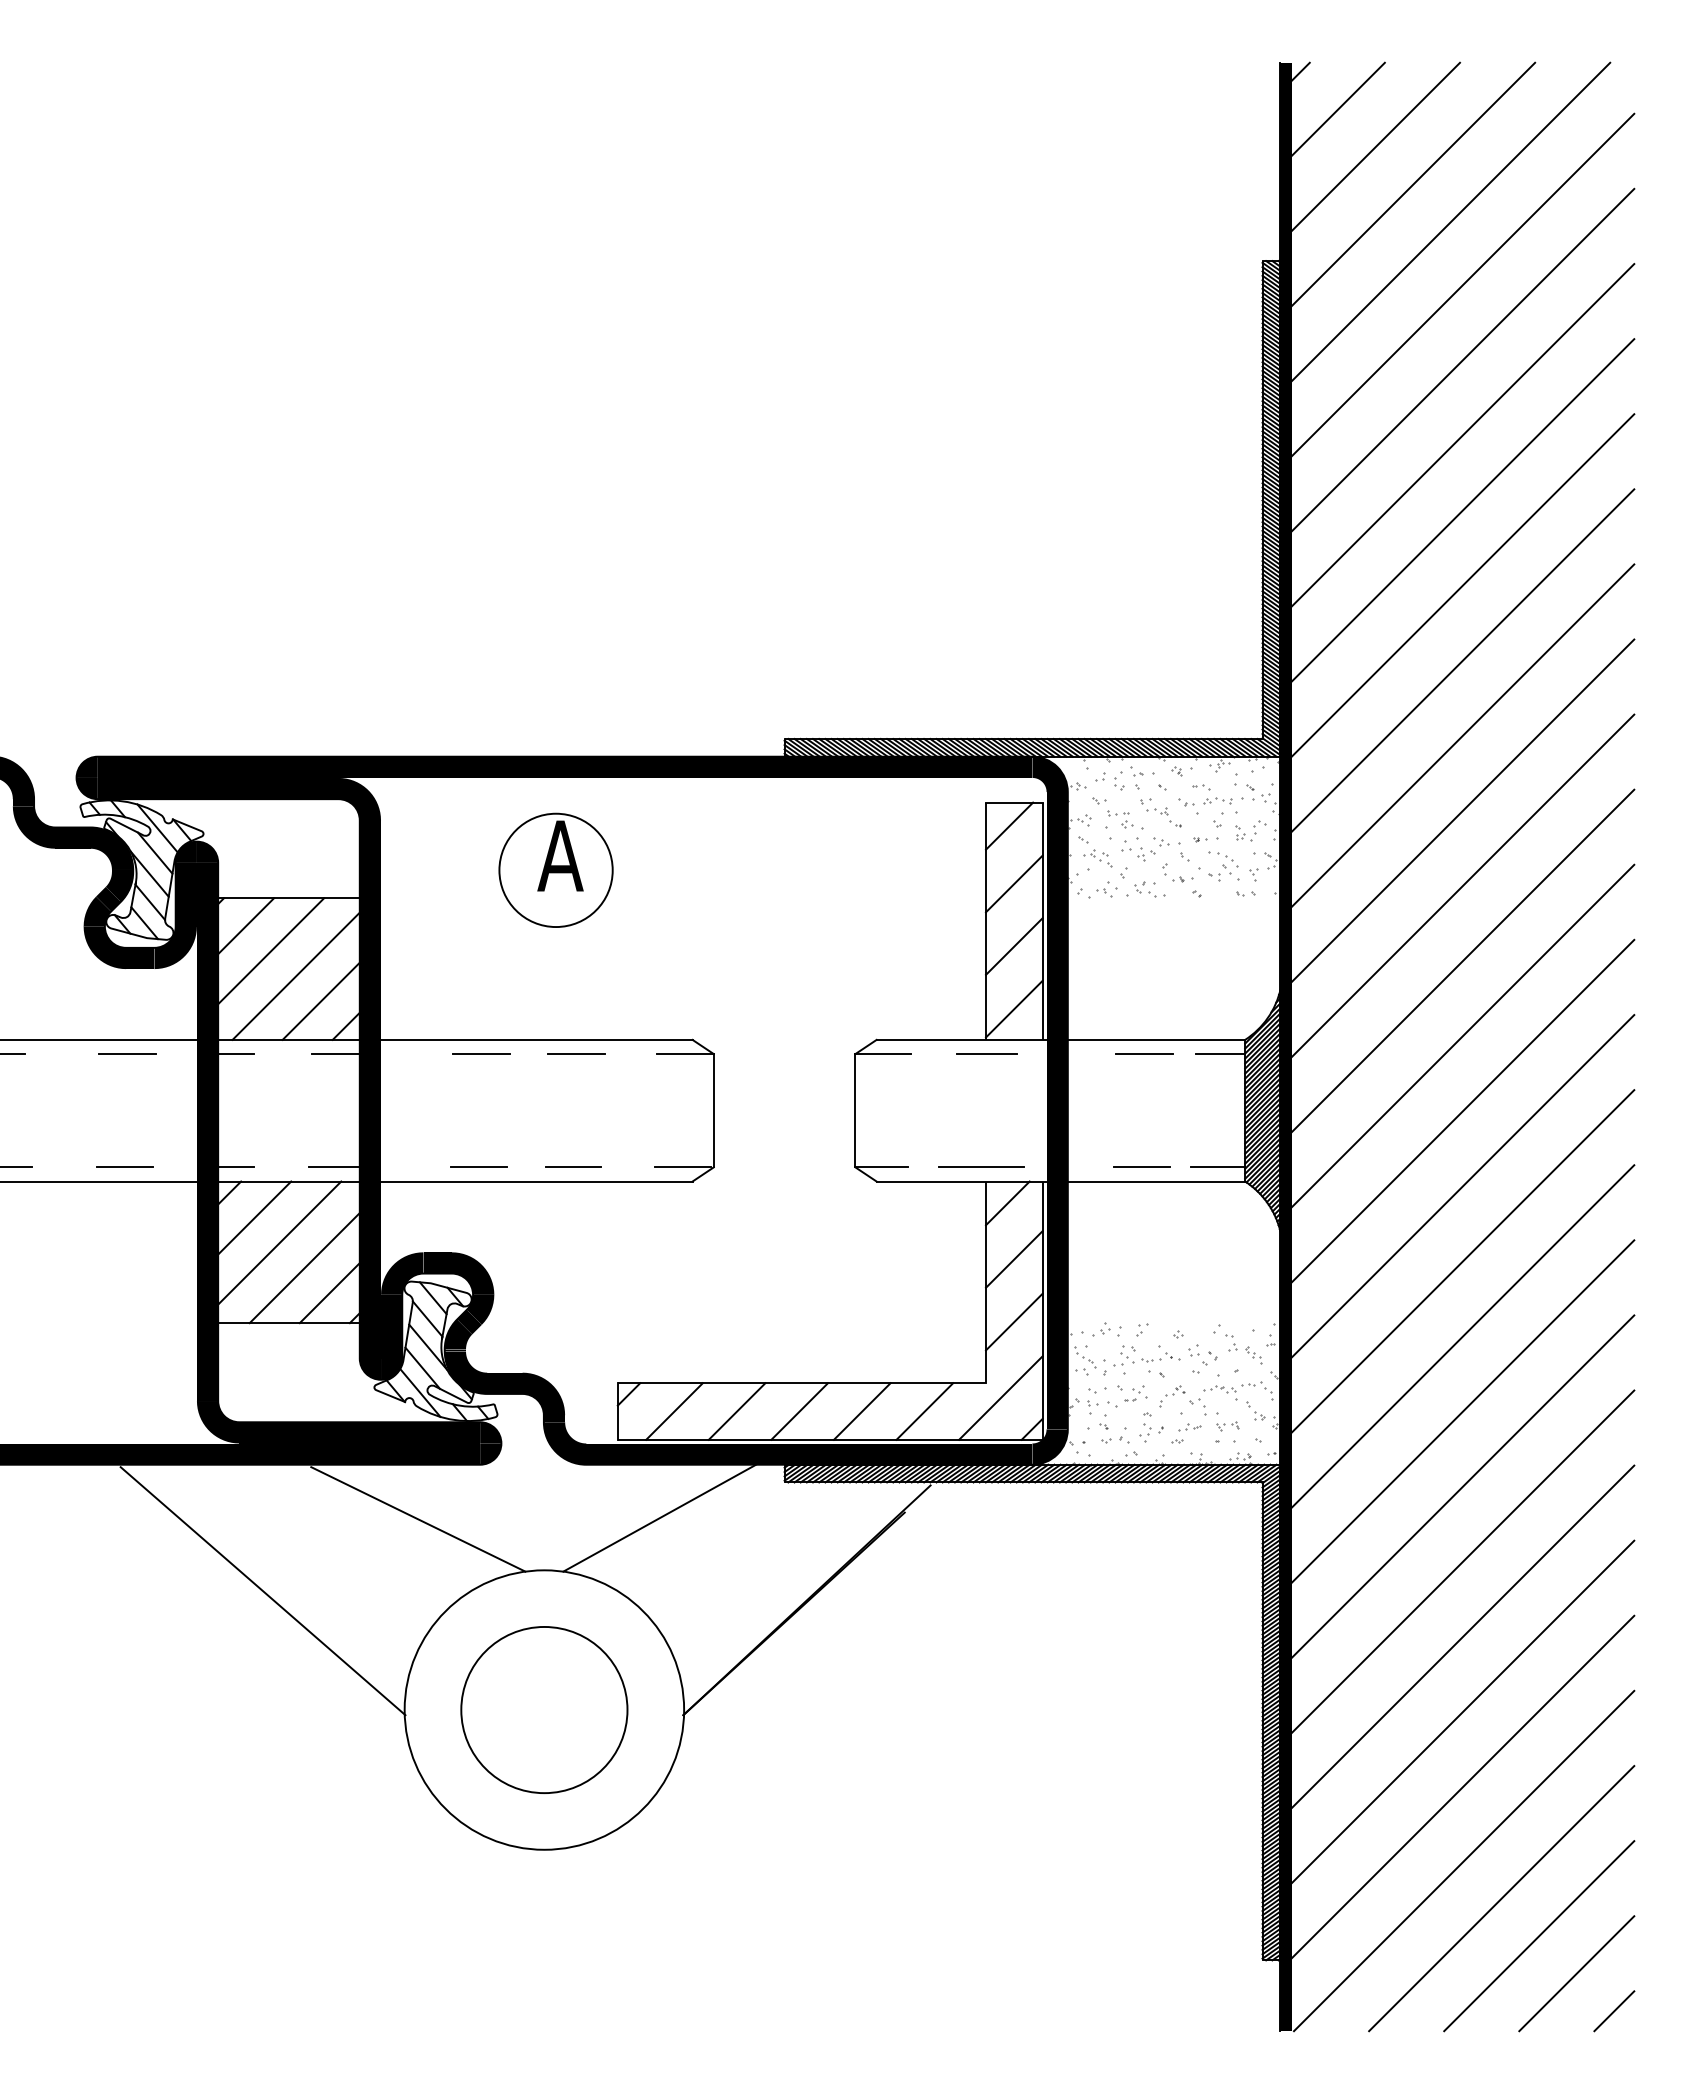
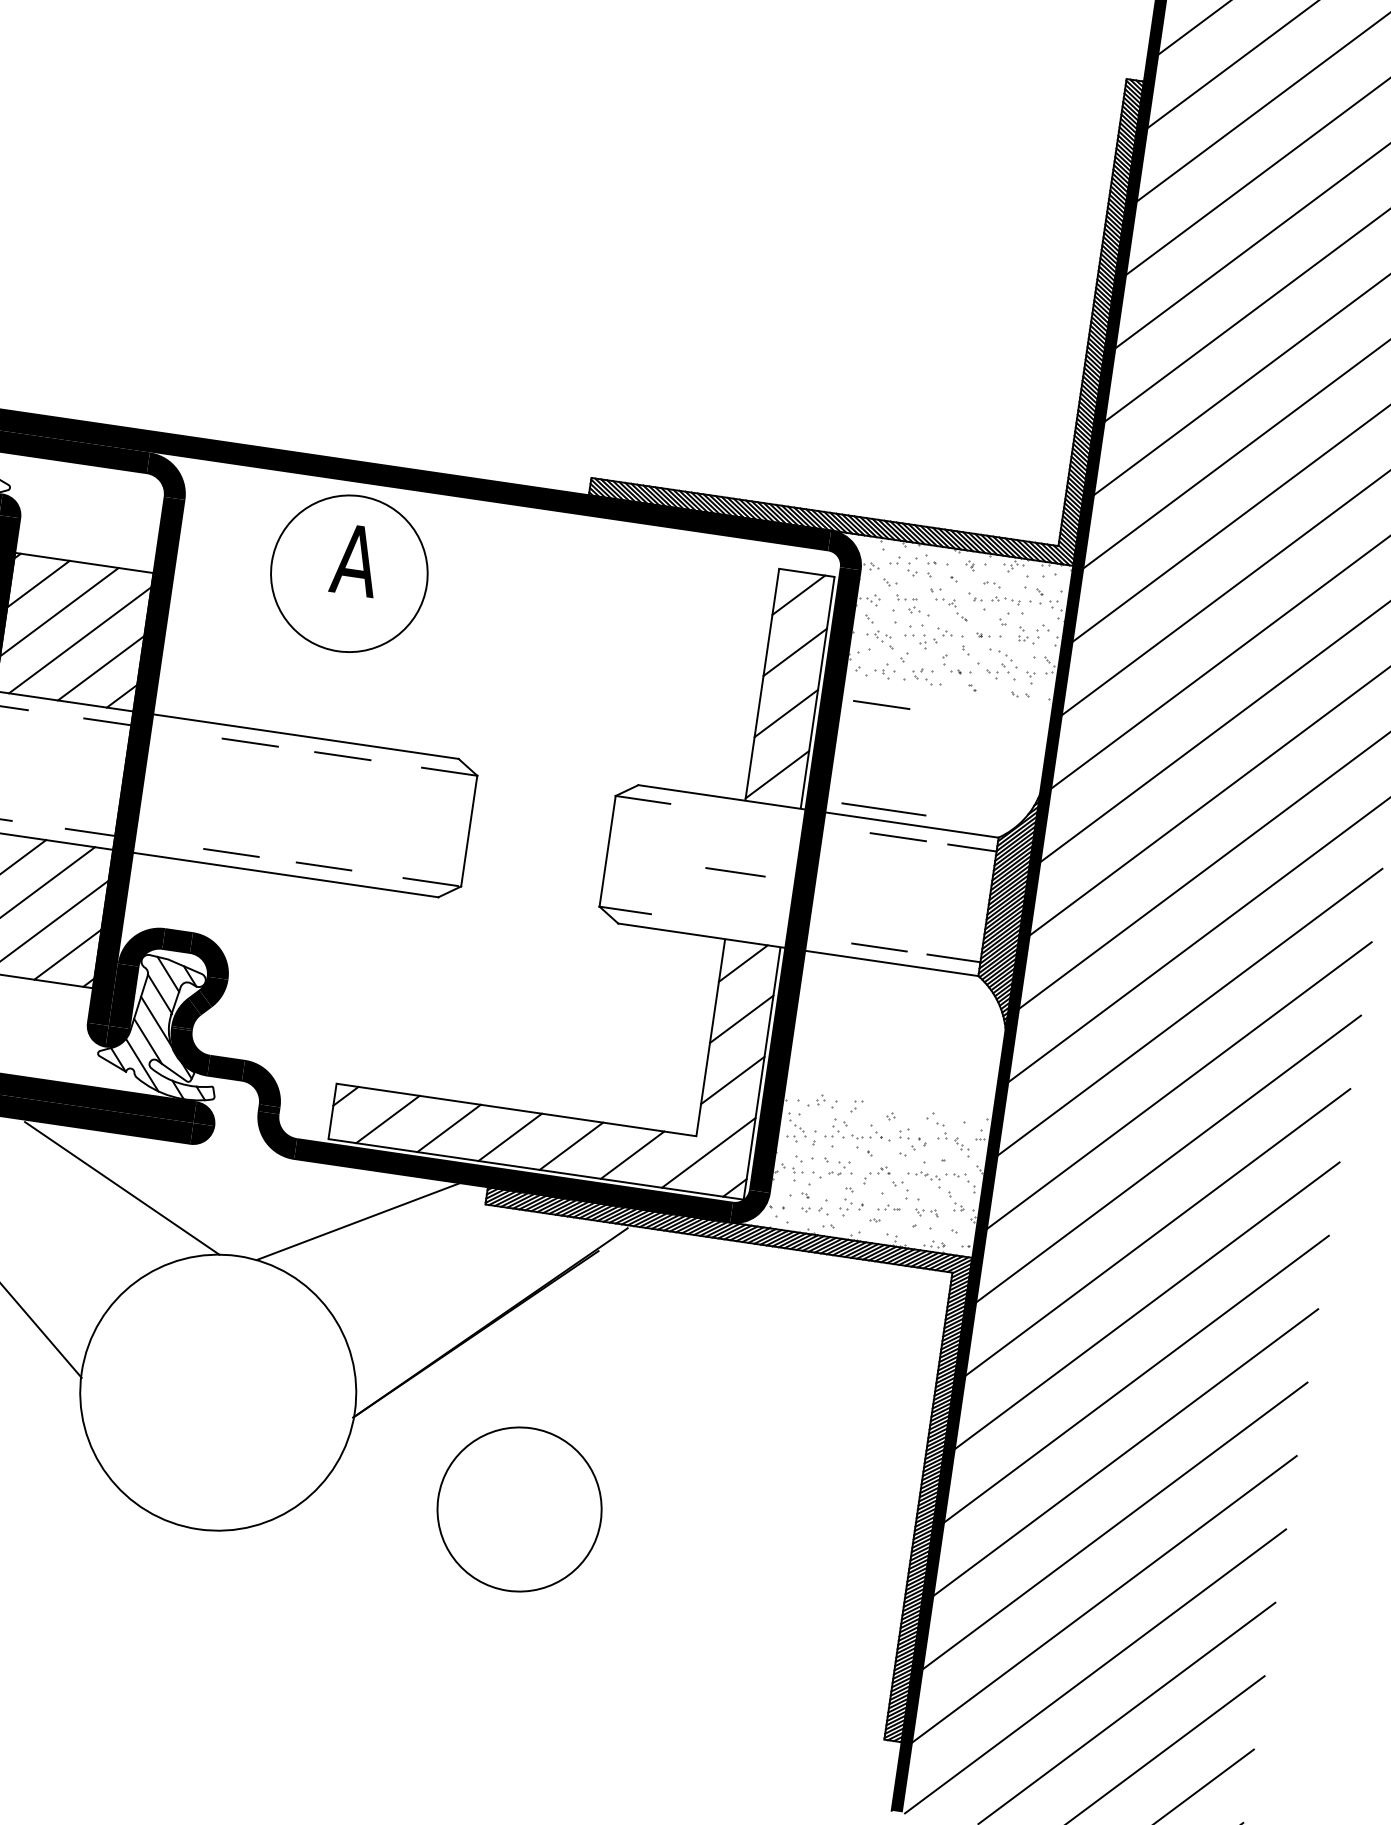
circle: (555, 870) -> (348, 573), size x1.4
line: (1108, 923) -> (881, 704), added
line: (986, 1053) -> (735, 871), moved
line: (981, 1166) -> (884, 808), moved
circle: (544, 1709) -> (519, 1508), moved

